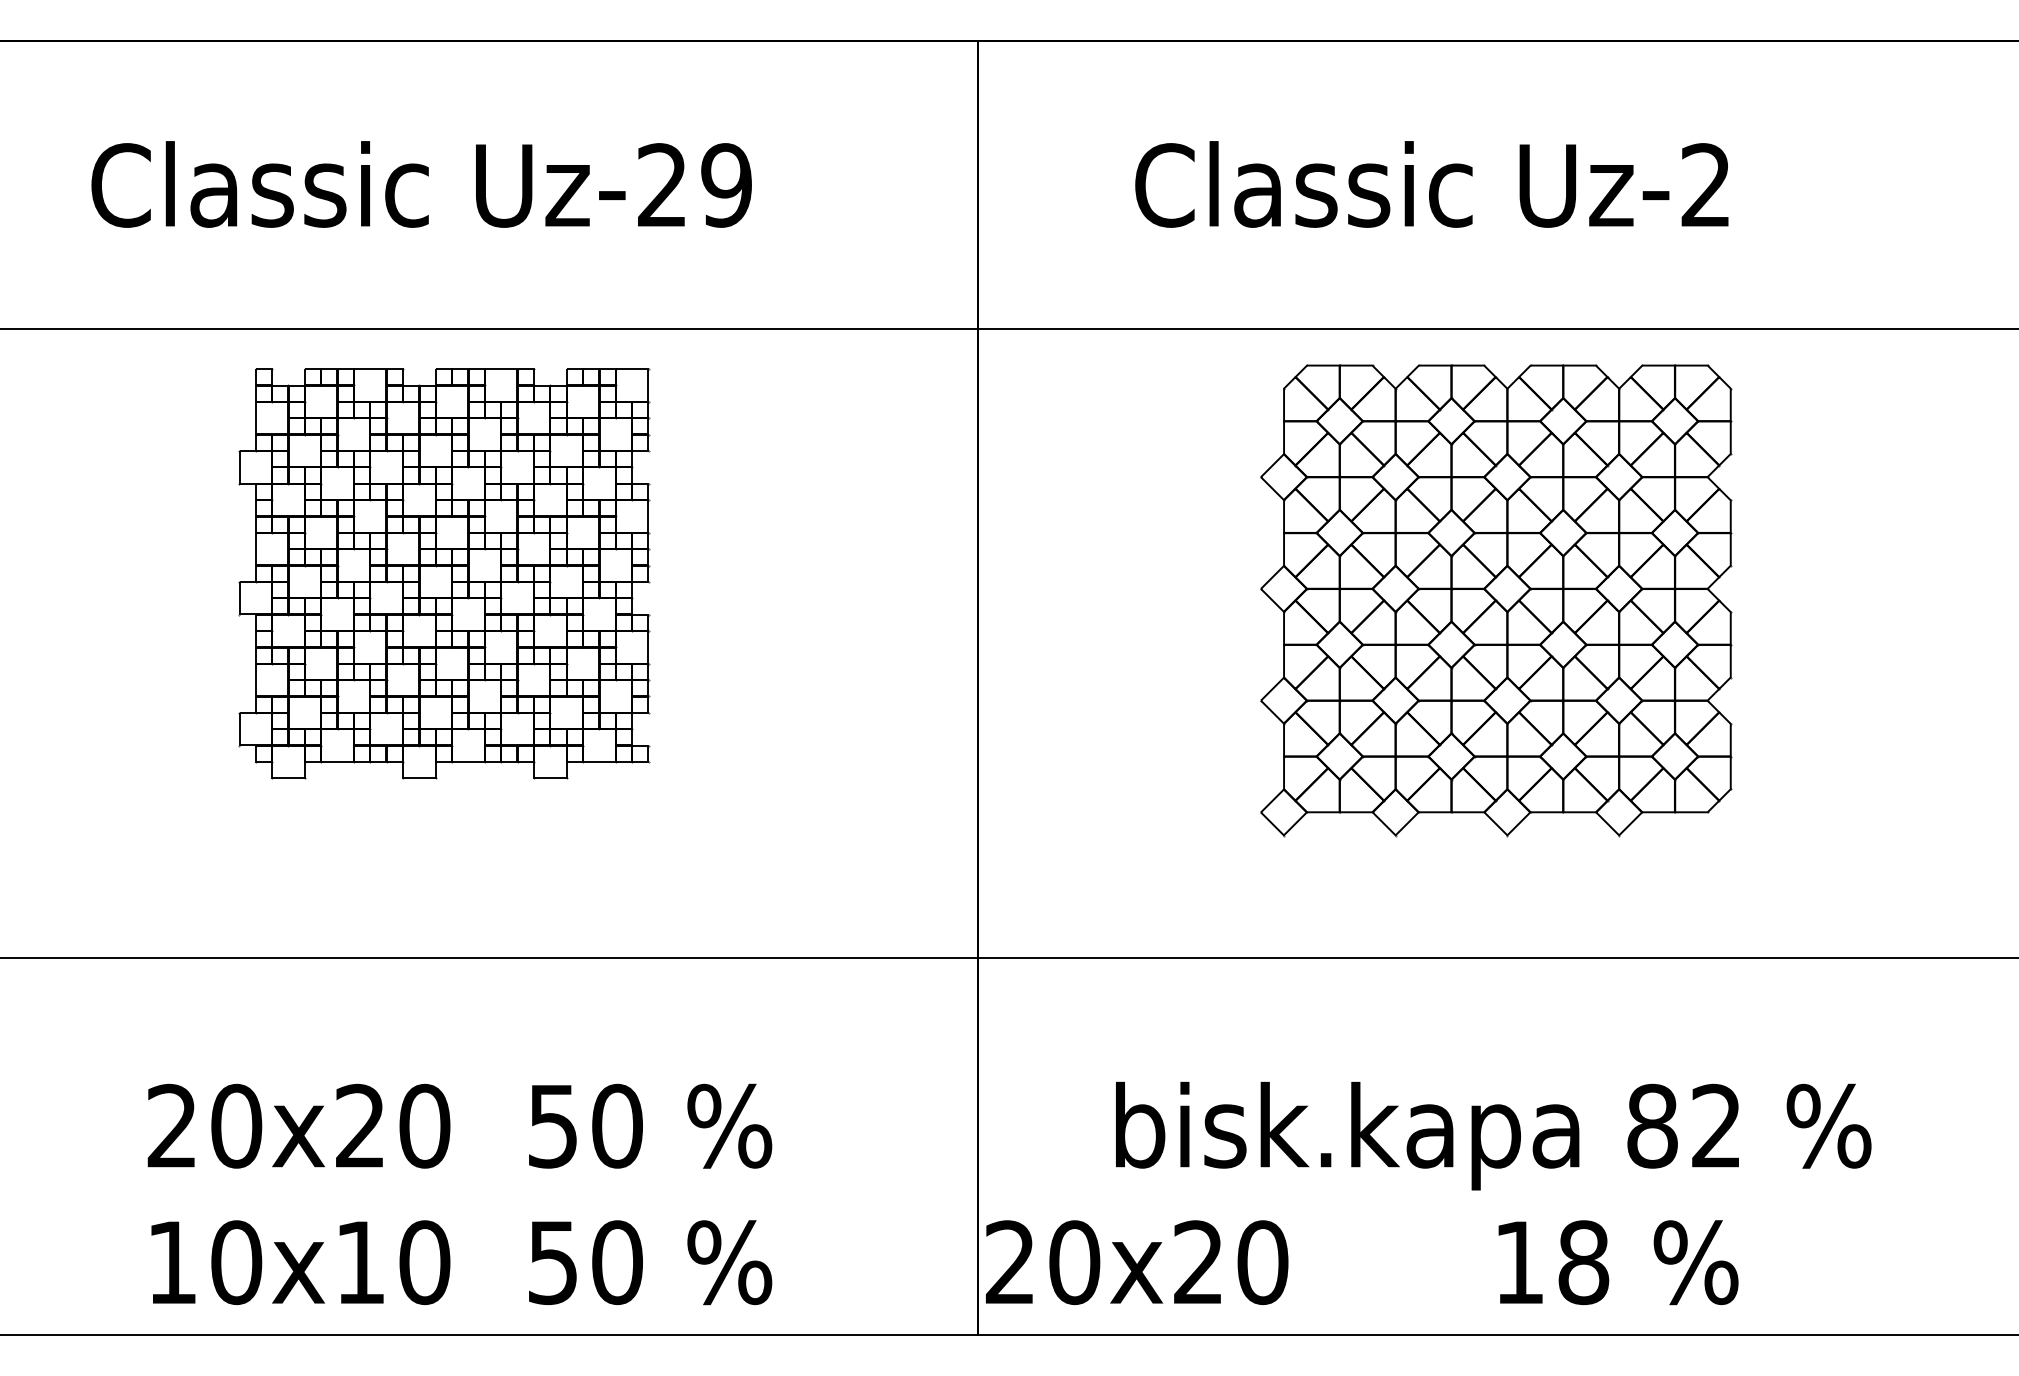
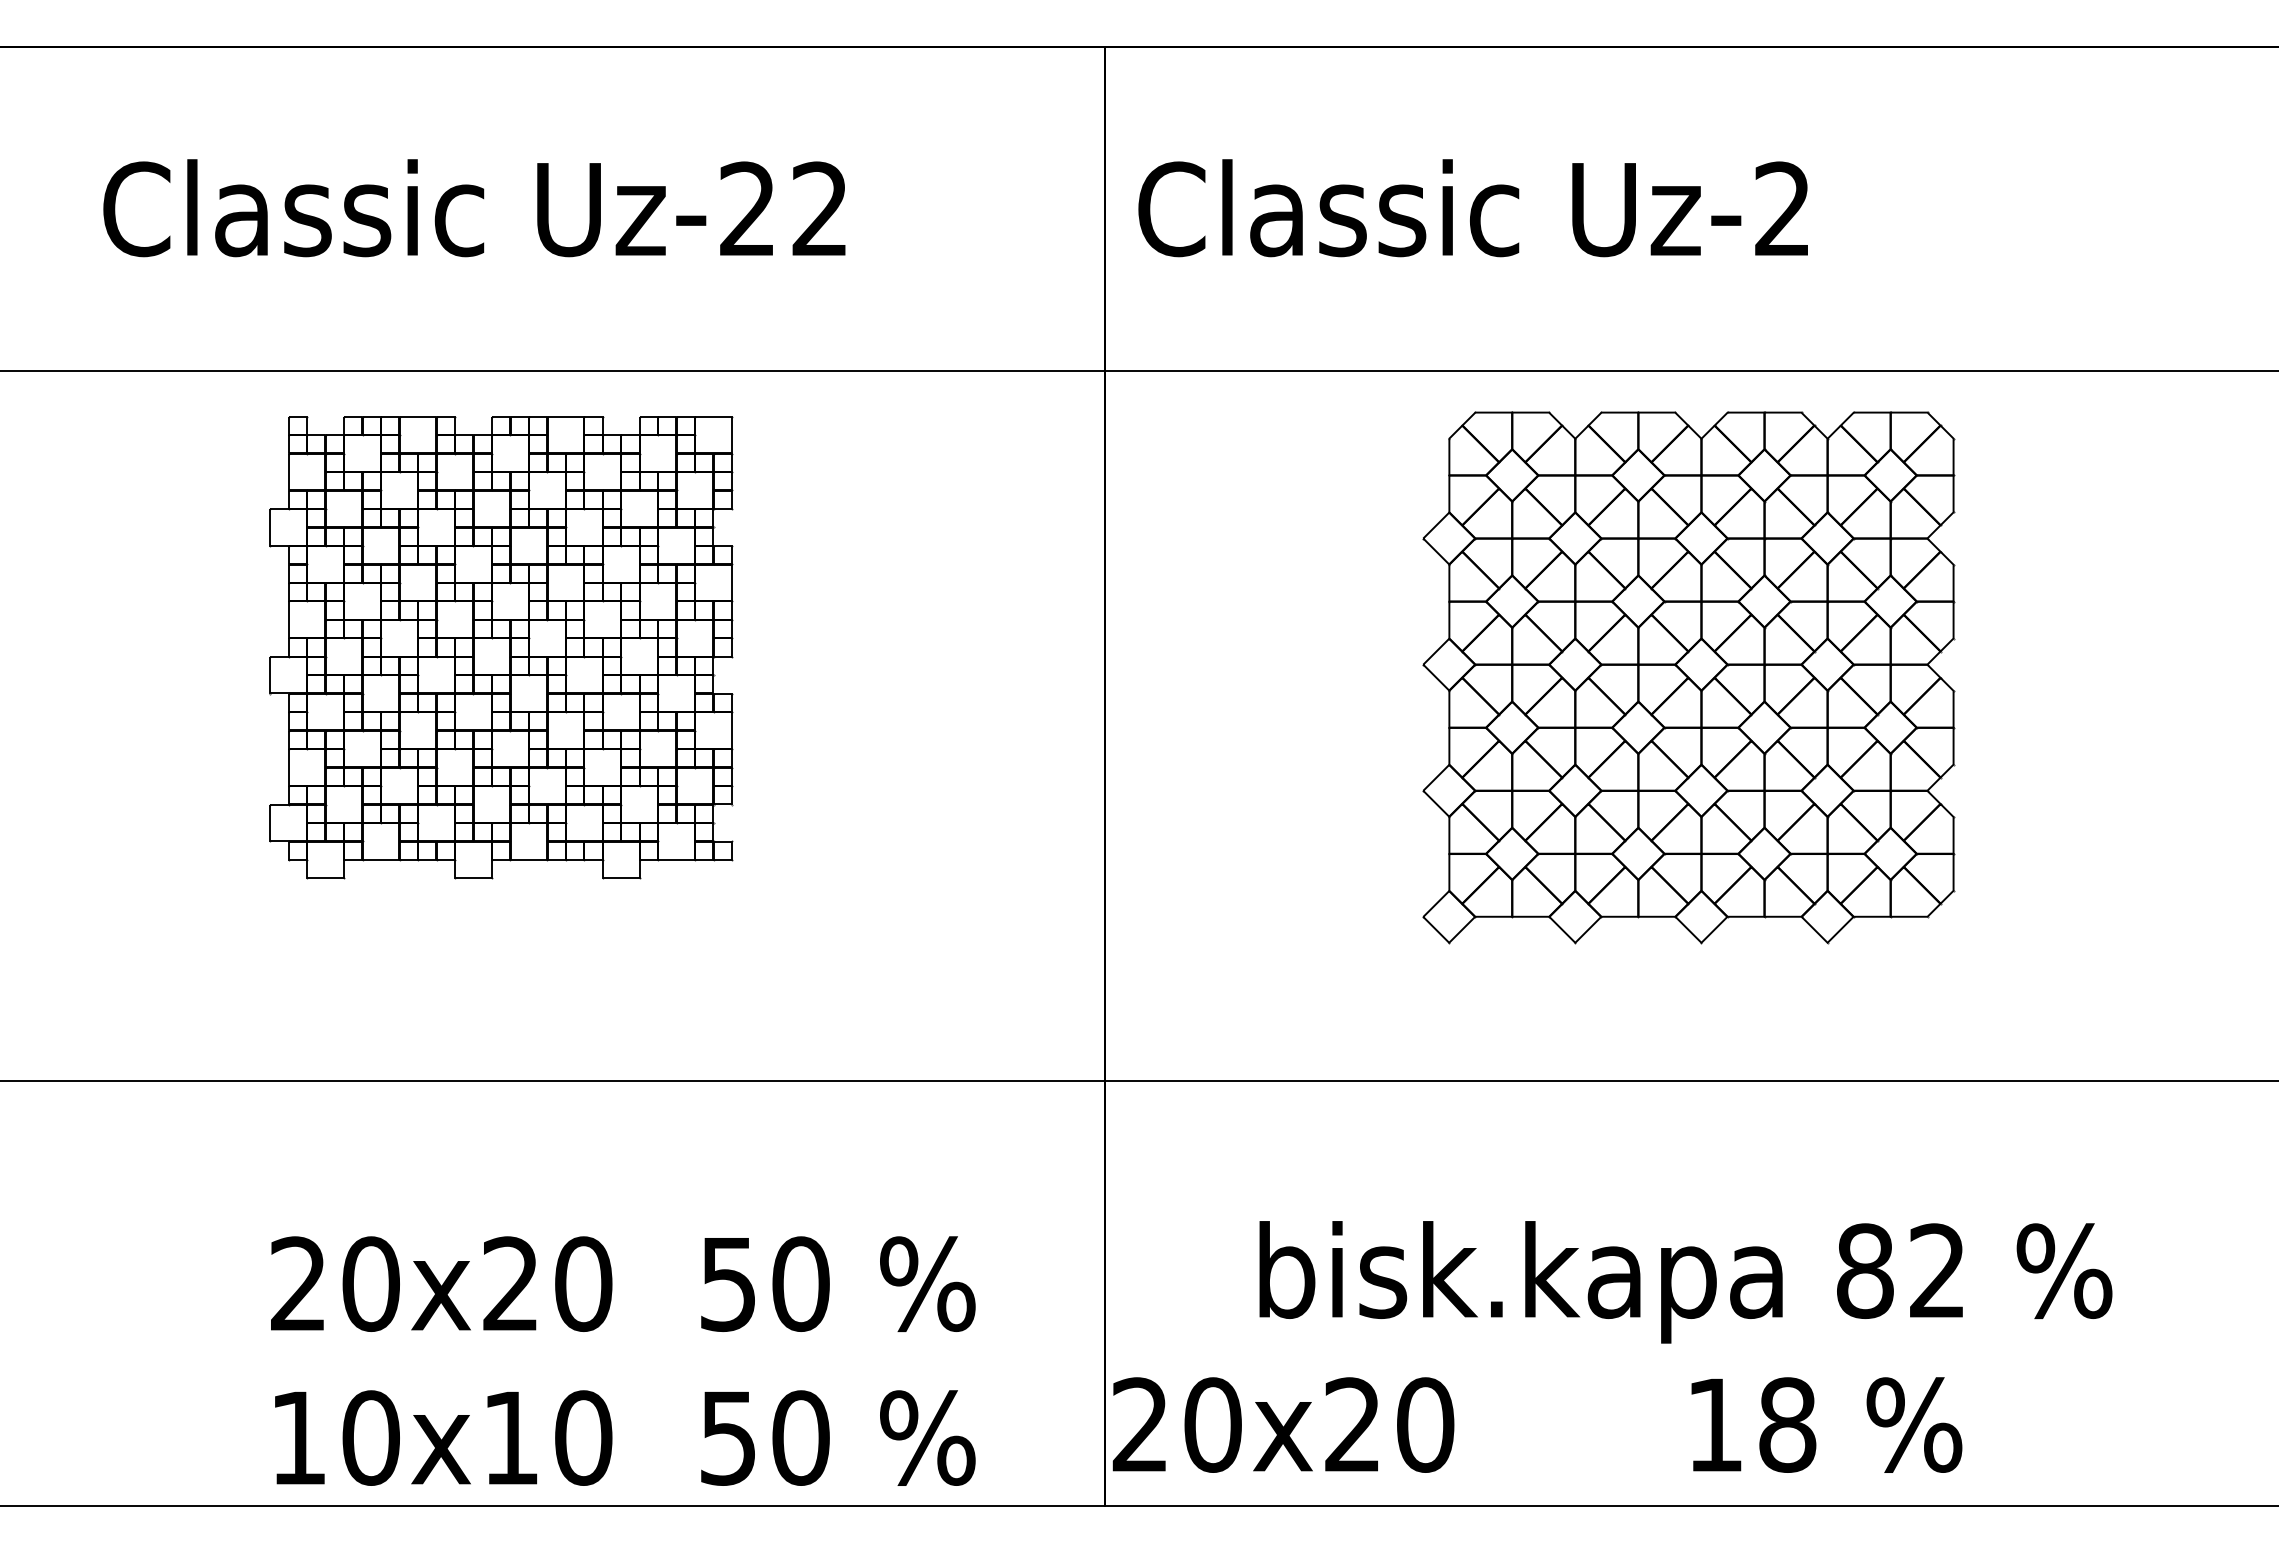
text: (1431, 184) -> (1472, 208), moved
text: (725, 185) -> (819, 209), Uz-29 -> Uz-22
text: (460, 1193) -> (623, 1360), moved

